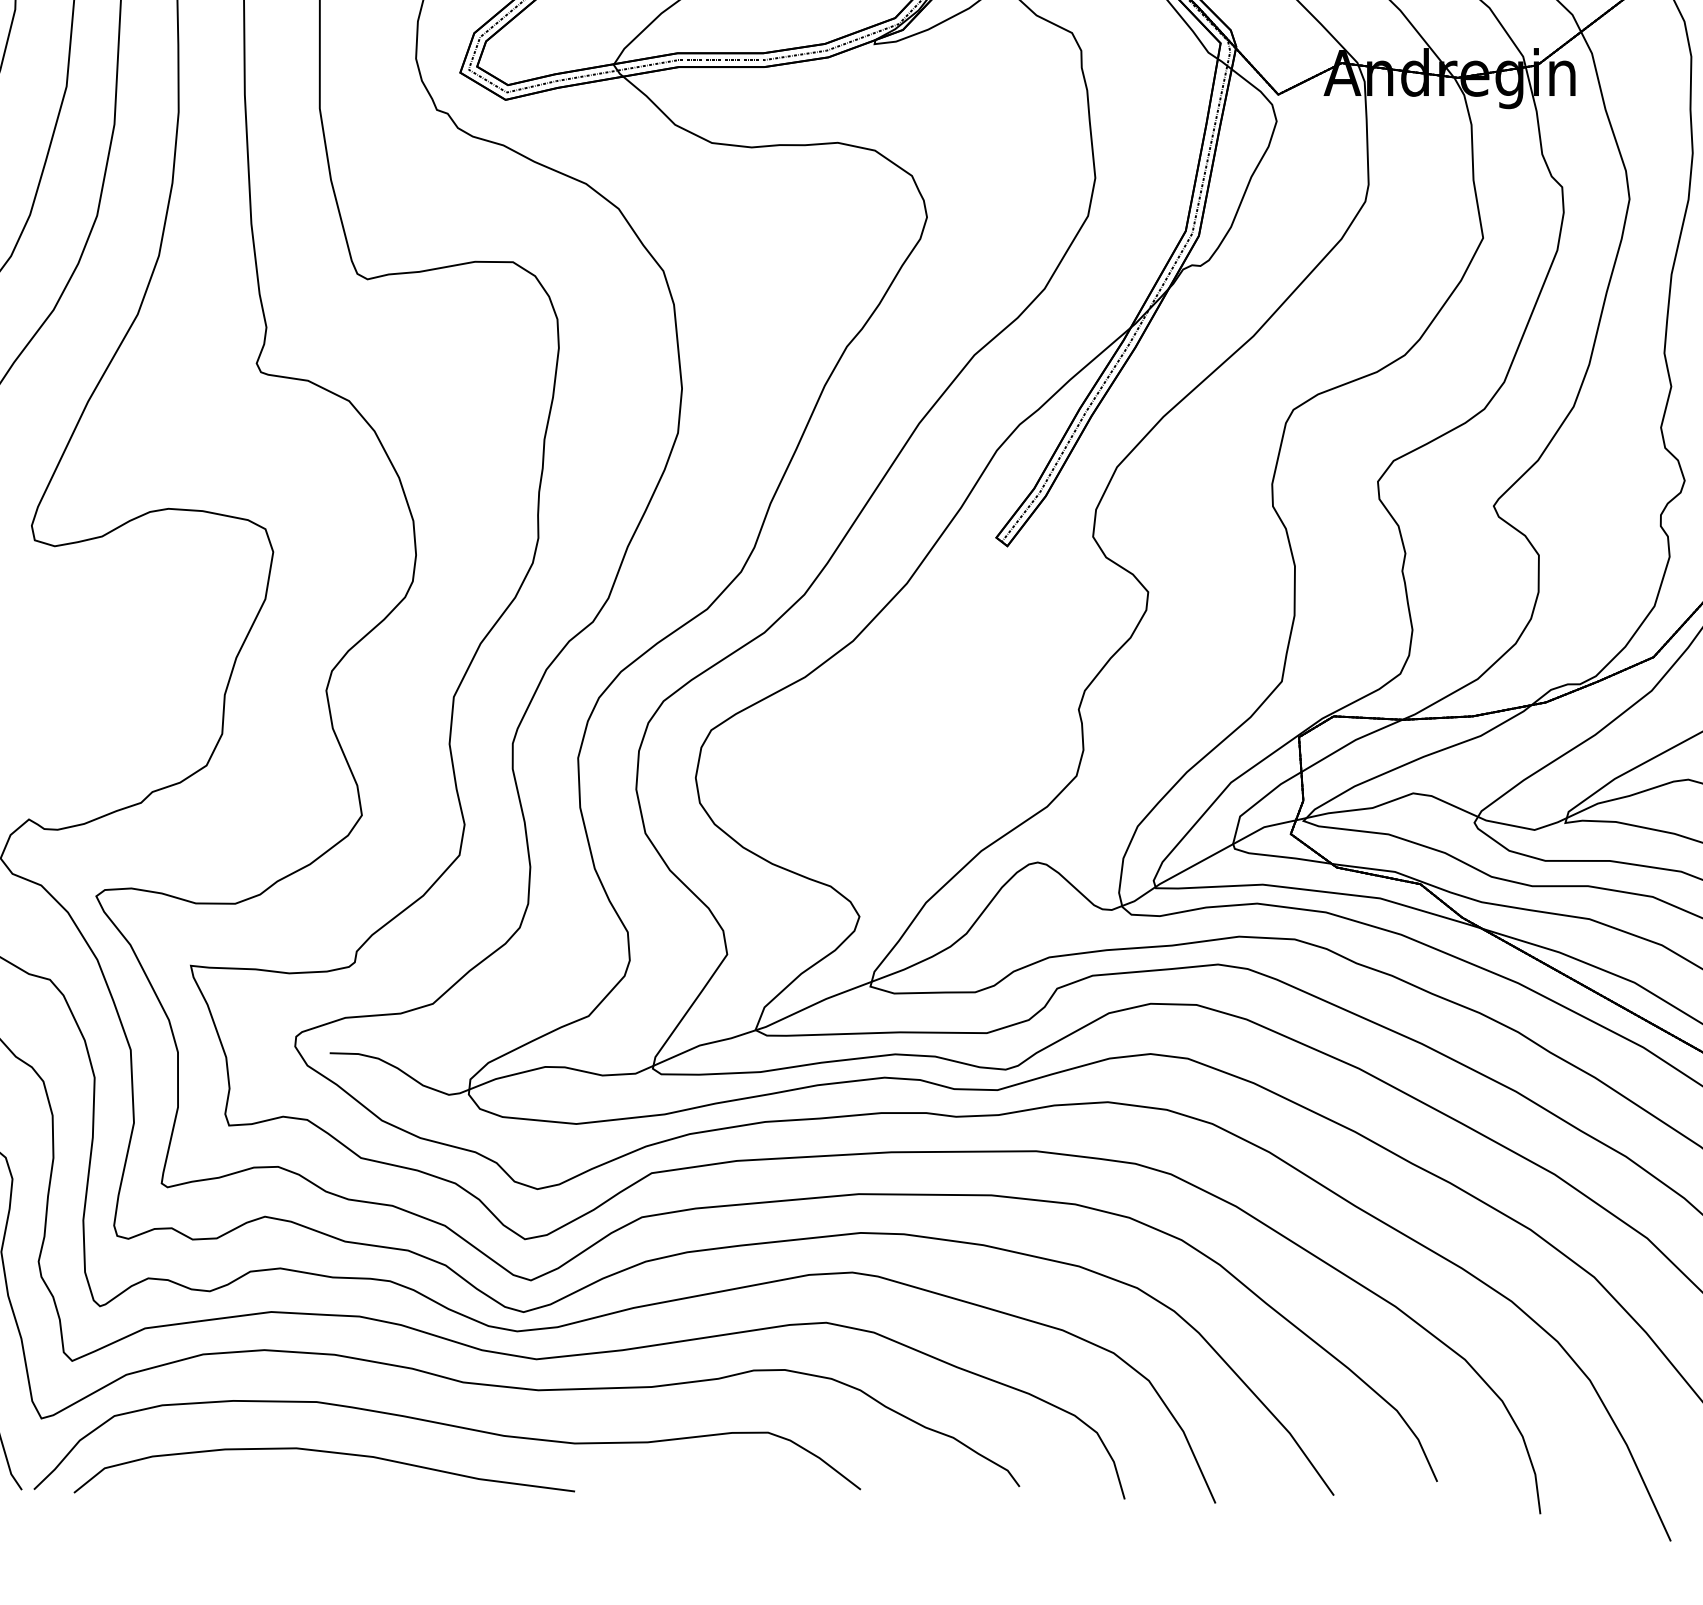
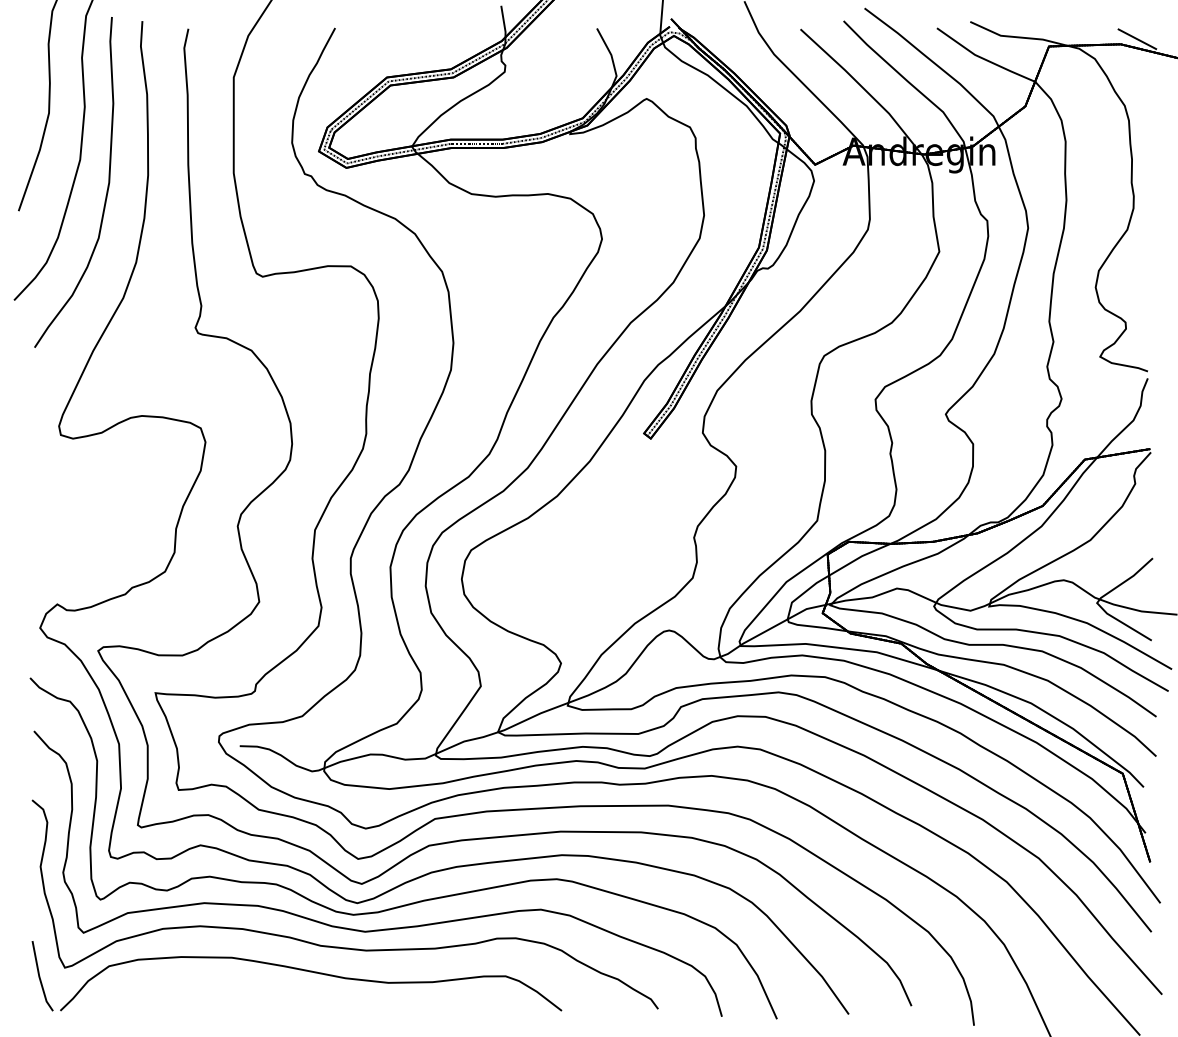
part: (330, 1454) -> (240, 989), removed

